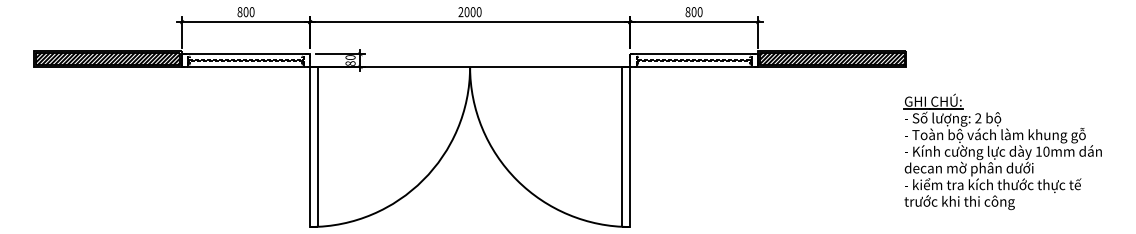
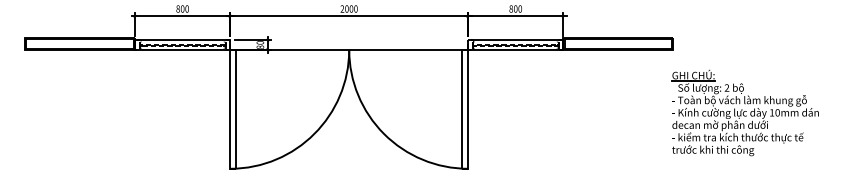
hatch: (107, 58) -> (79, 43), removed
hatch: (831, 58) -> (617, 43), removed

